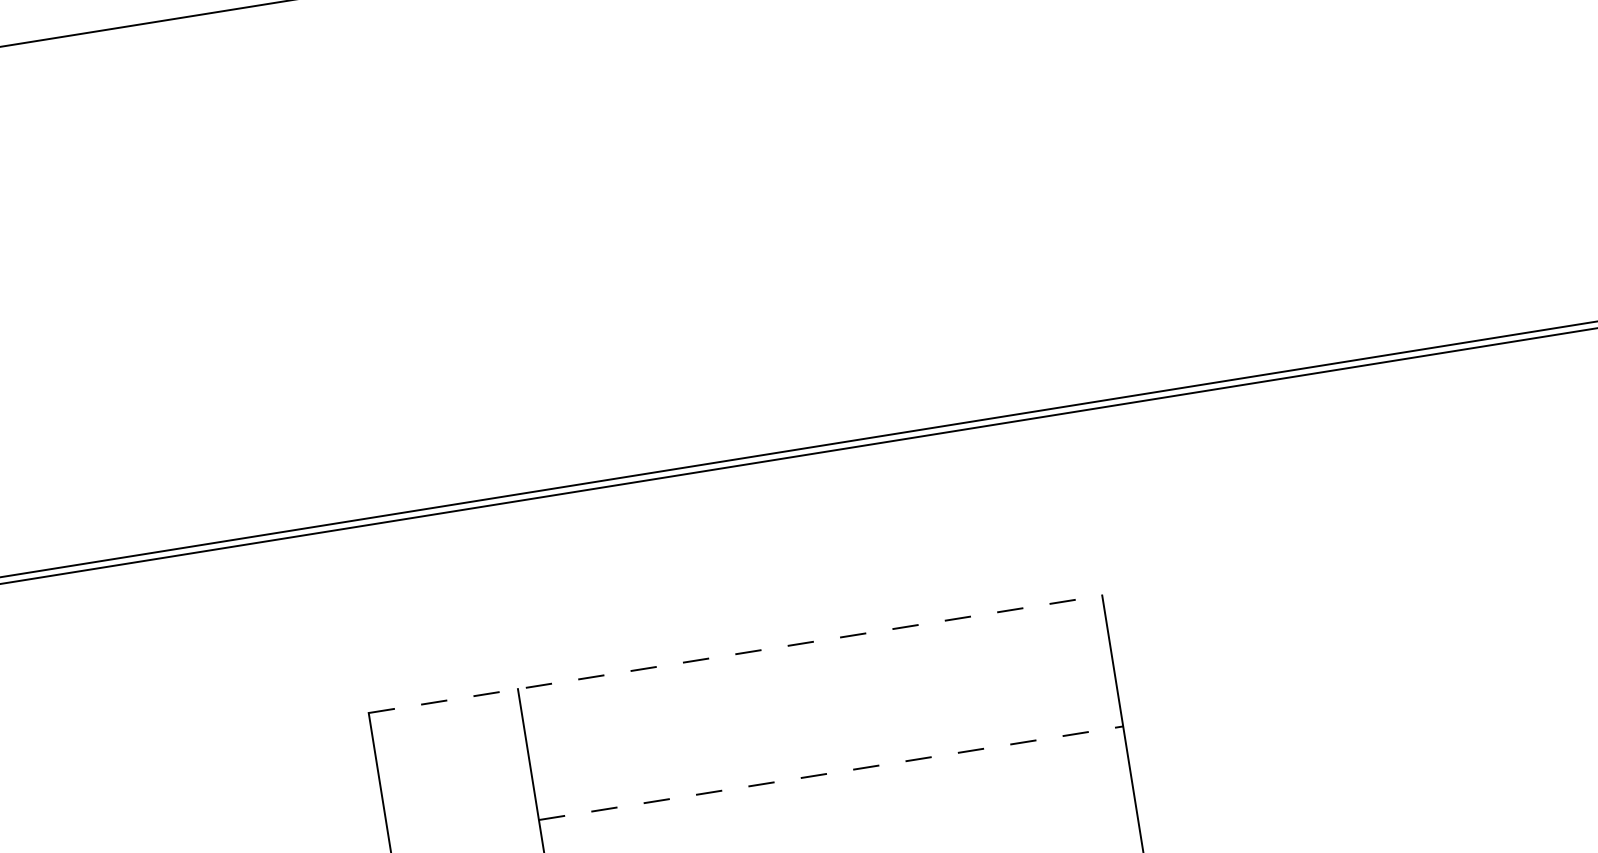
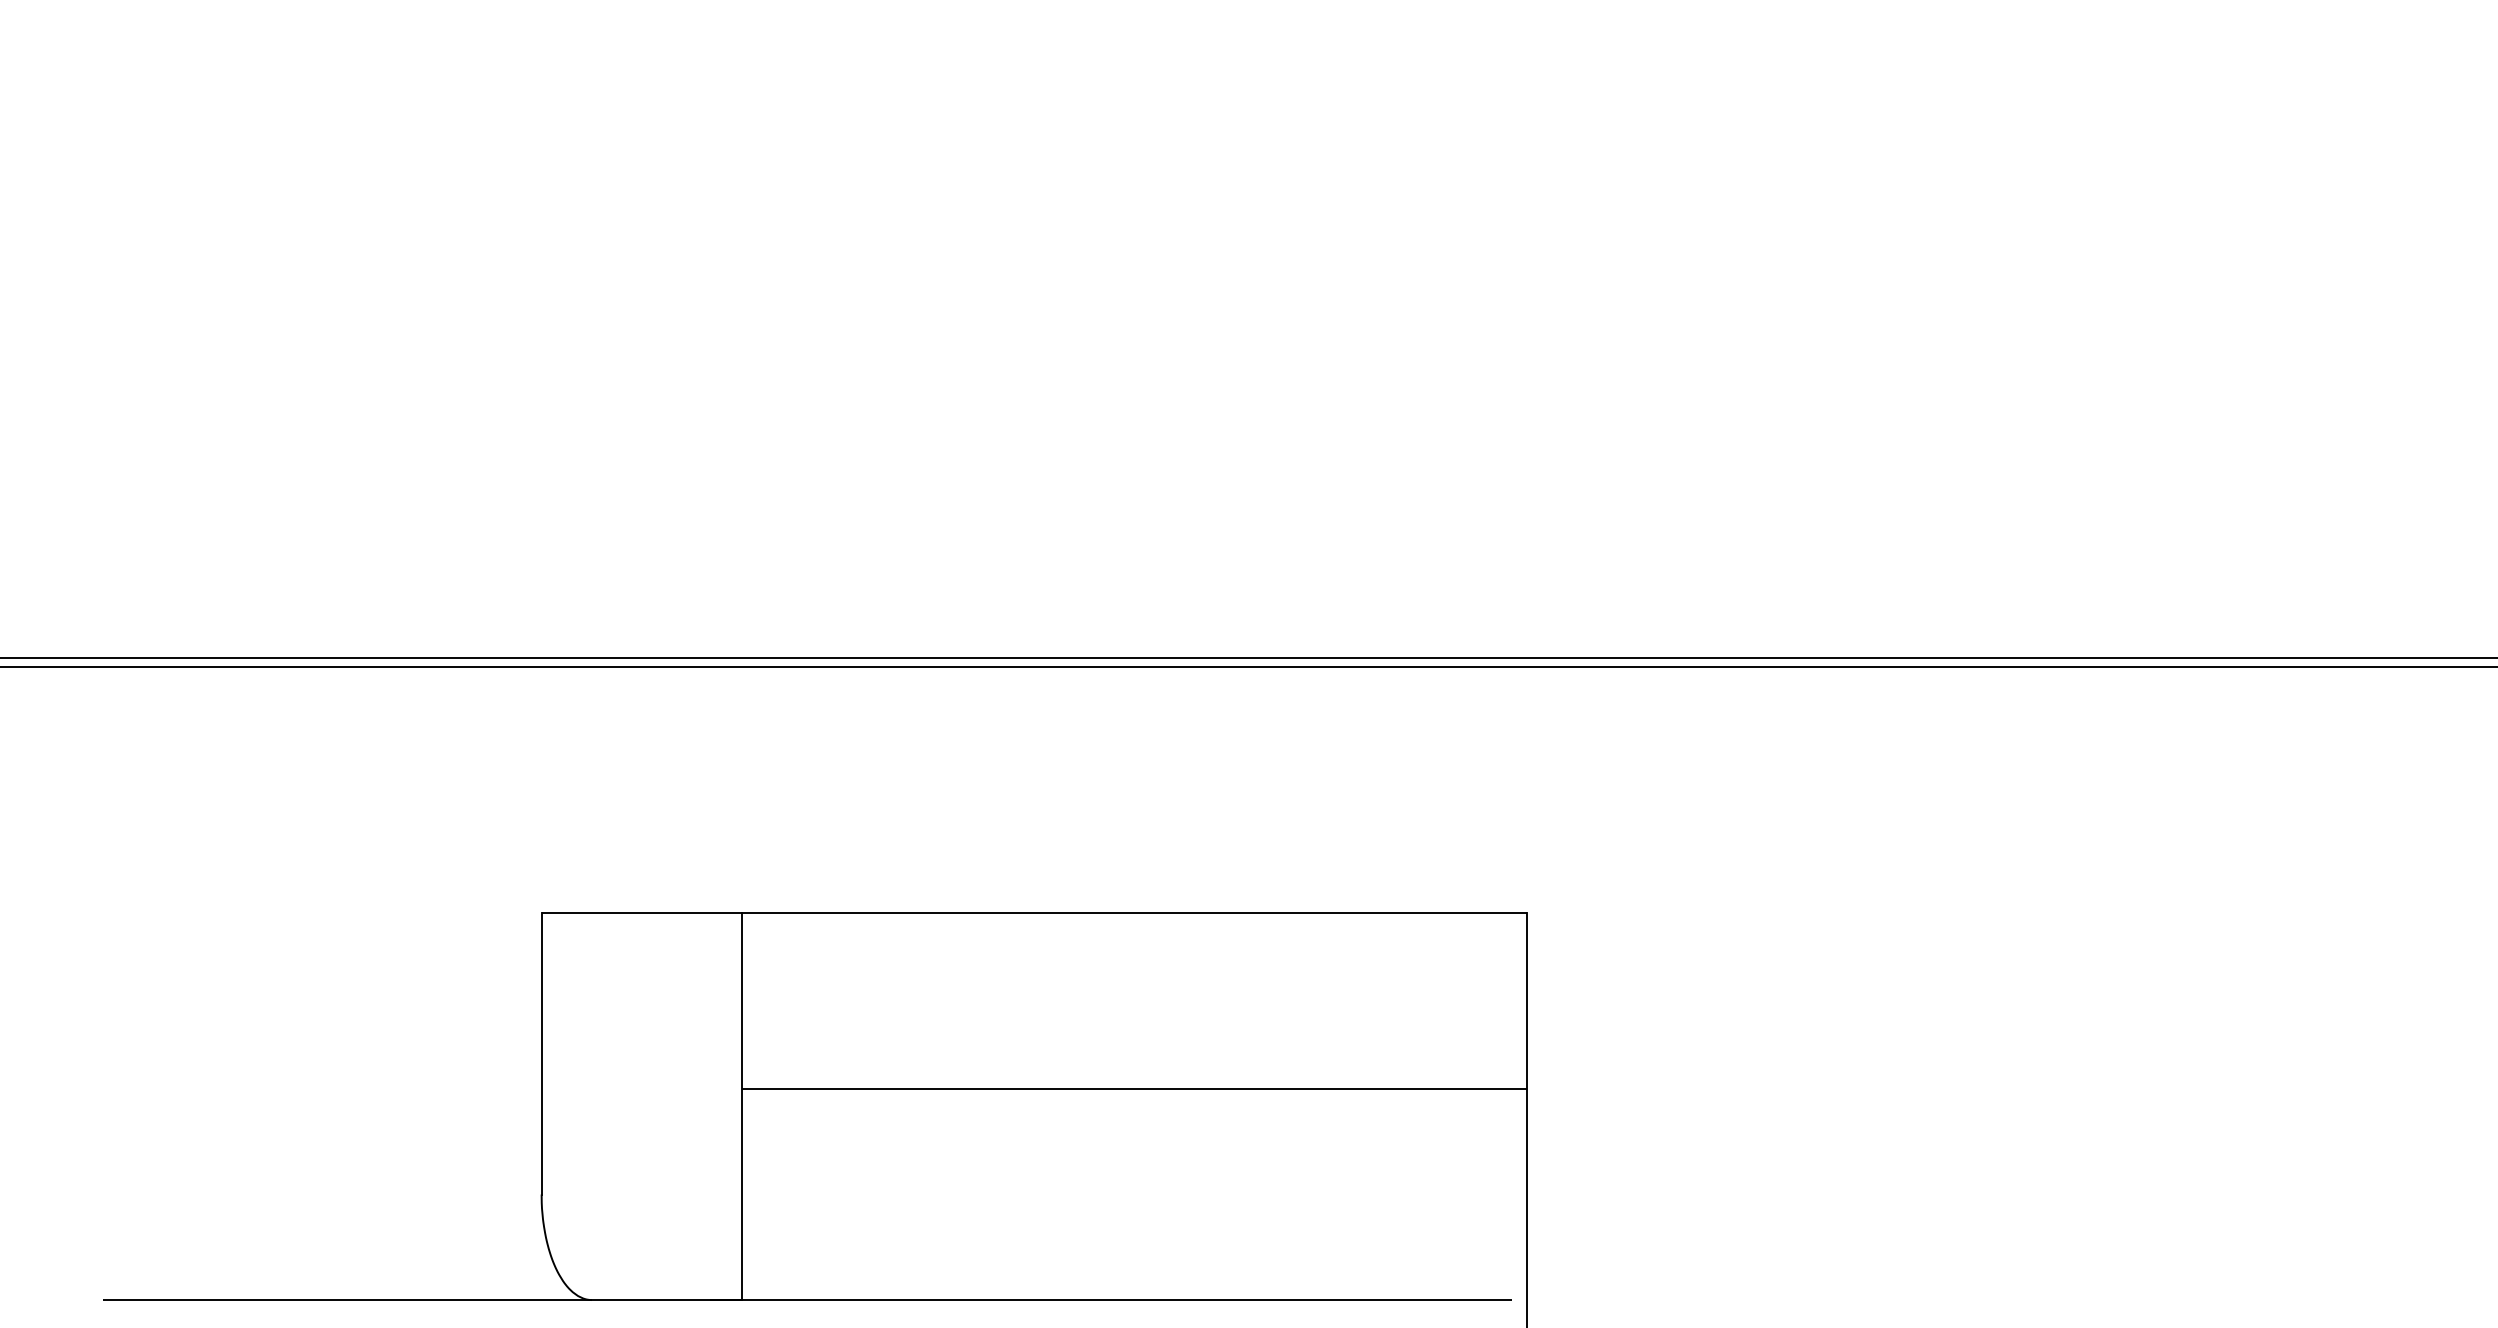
line: (735, 654) -> (1034, 913), dashed -> solid
line: (830, 772) -> (1134, 1088), dashed -> solid

